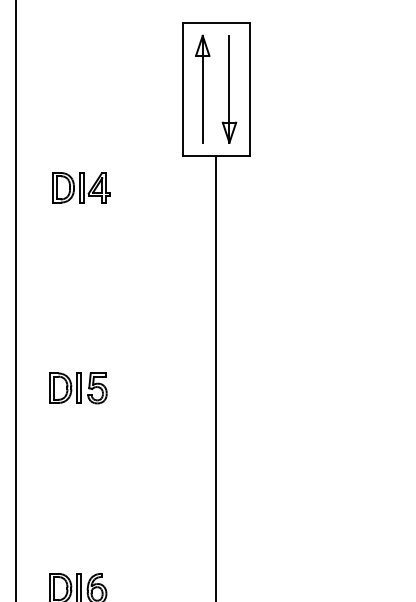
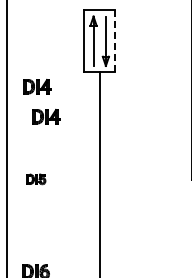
line: (250, 89) -> (115, 41), solid -> dashed
part: (100, 252) -> (46, 116), added
part: (79, 388) -> (36, 179), size x0.7

